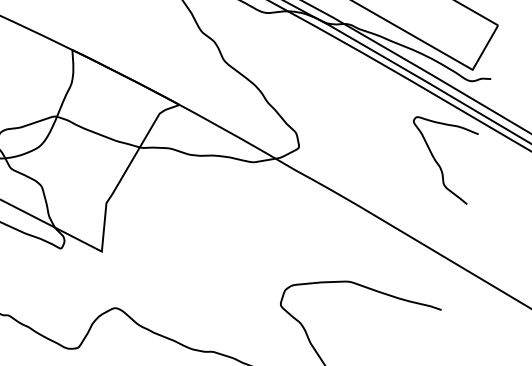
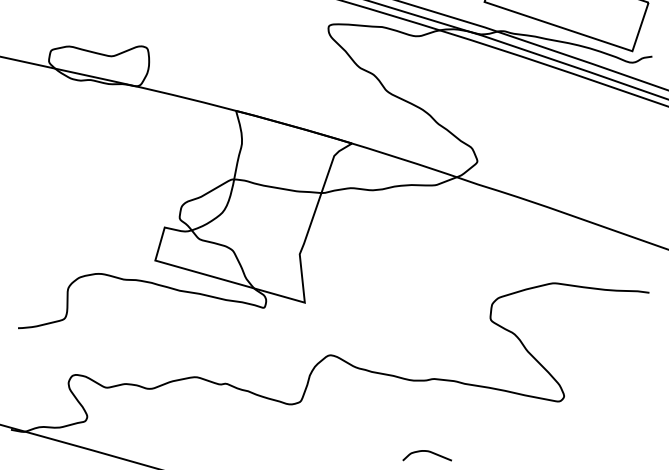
curve: (437, 160) -> (615, 147), removed

